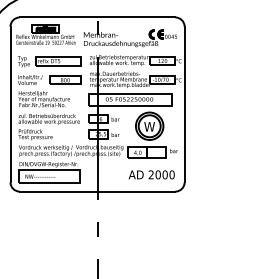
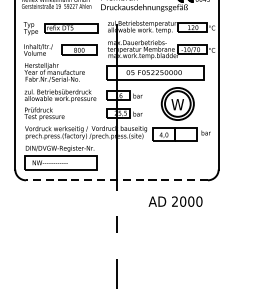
text: (151, 174) -> (175, 201), moved
line: (97, 191) -> (116, 180), solid -> dashed

